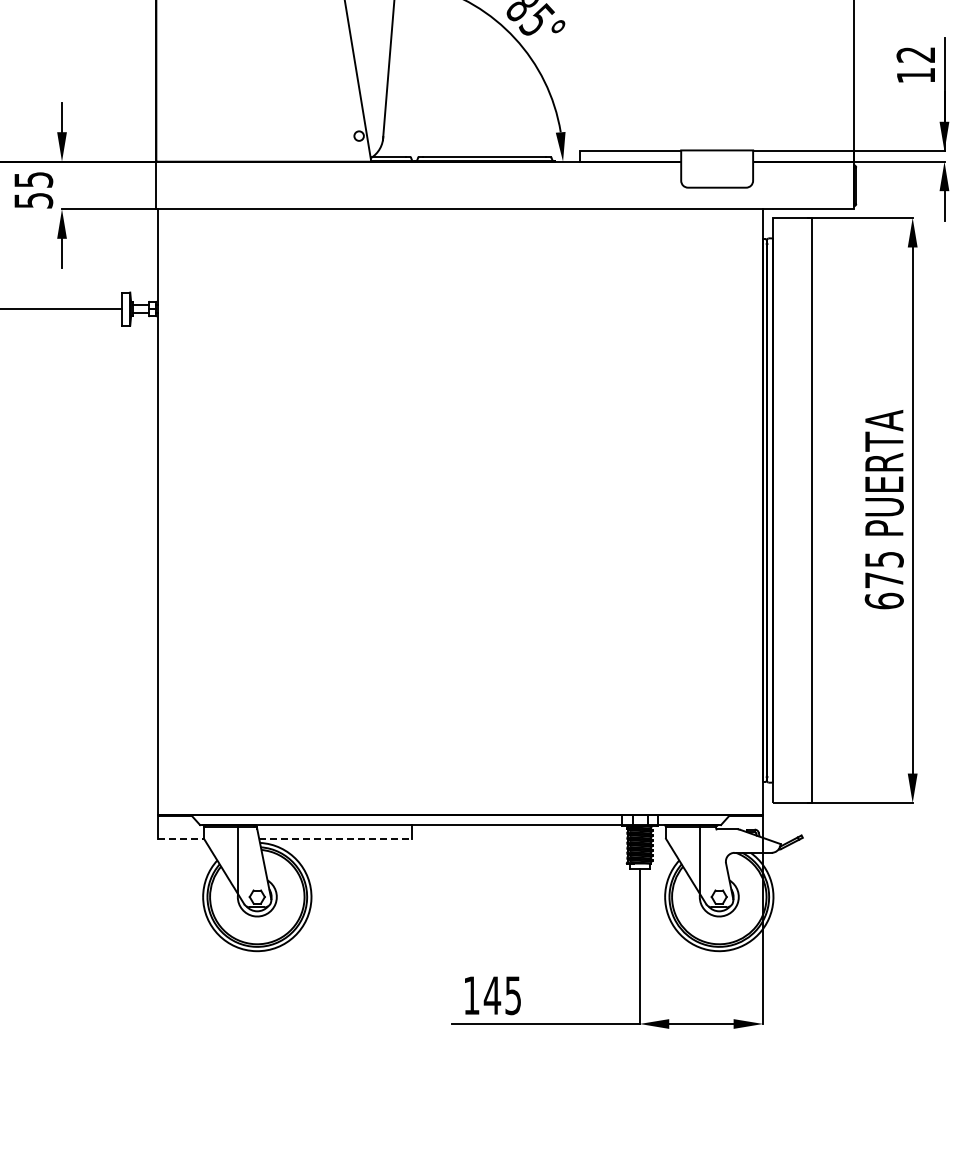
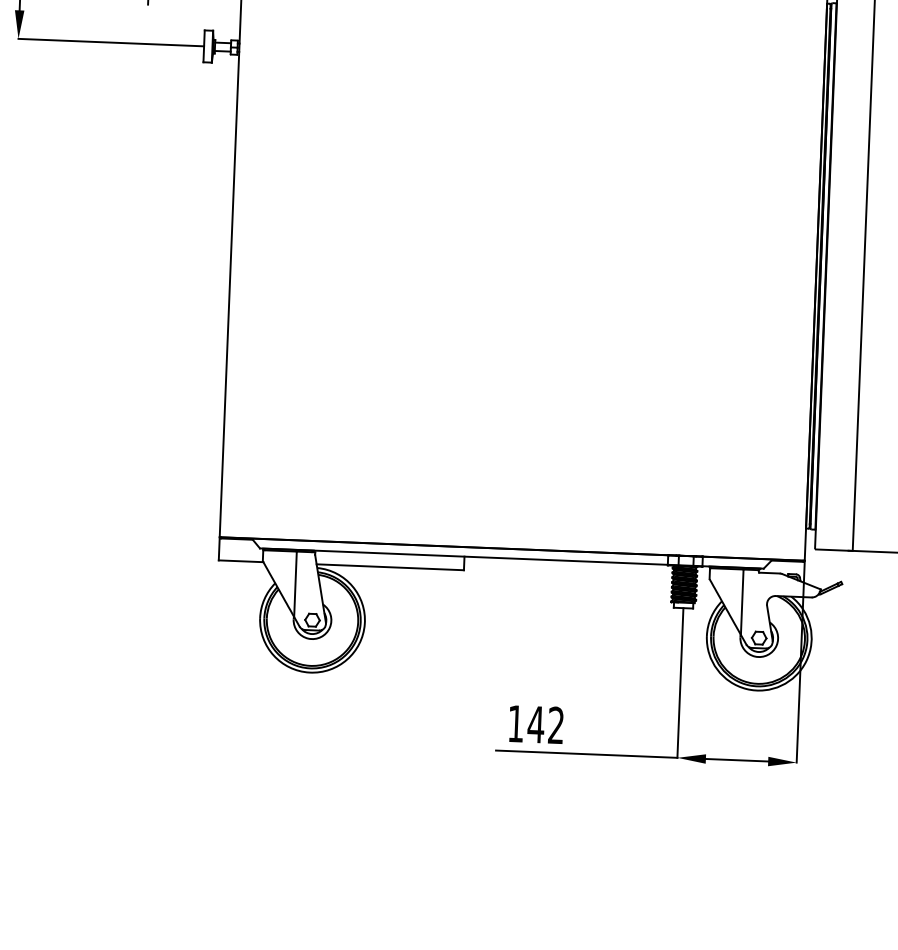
line: (181, 839) -> (241, 561), dashed -> solid
line: (335, 839) -> (390, 567), dashed -> solid
text: (512, 995) -> (555, 725), 145 -> 142

